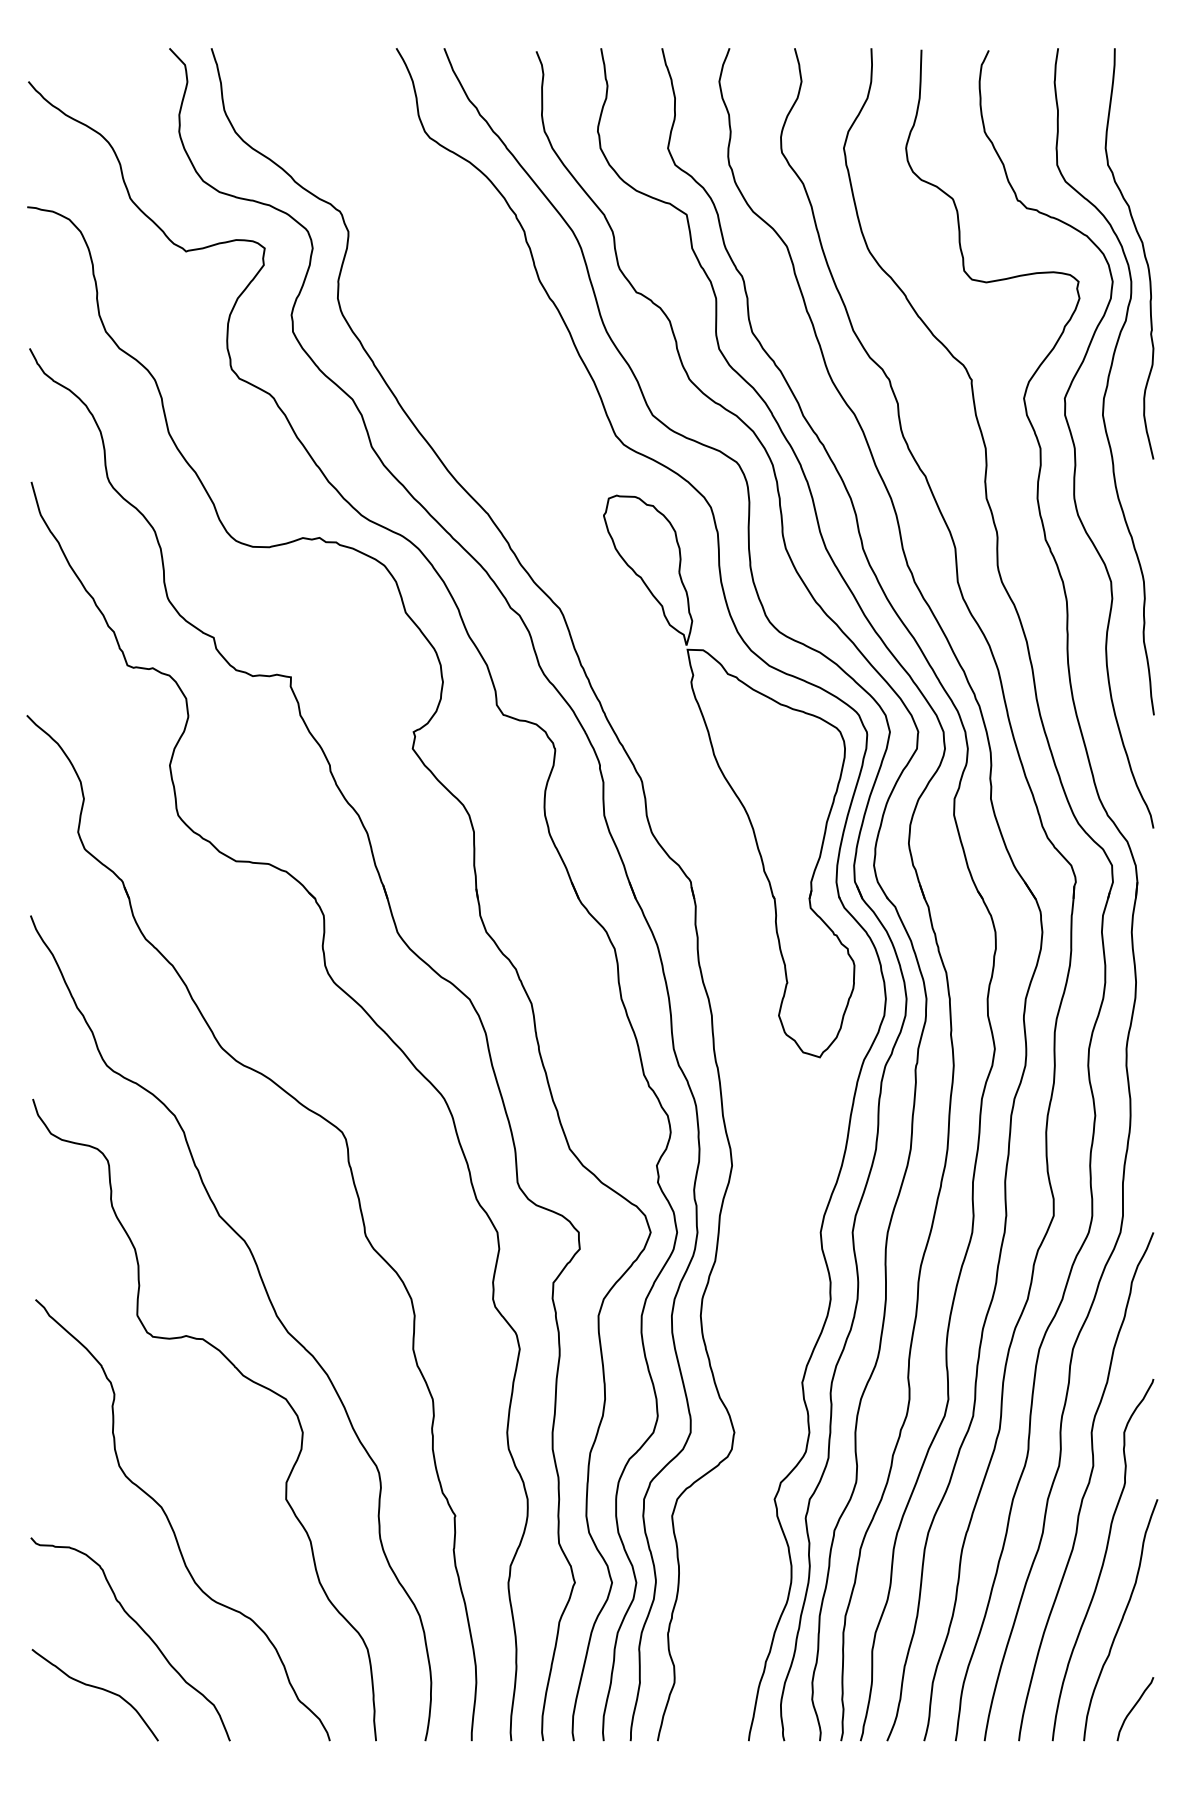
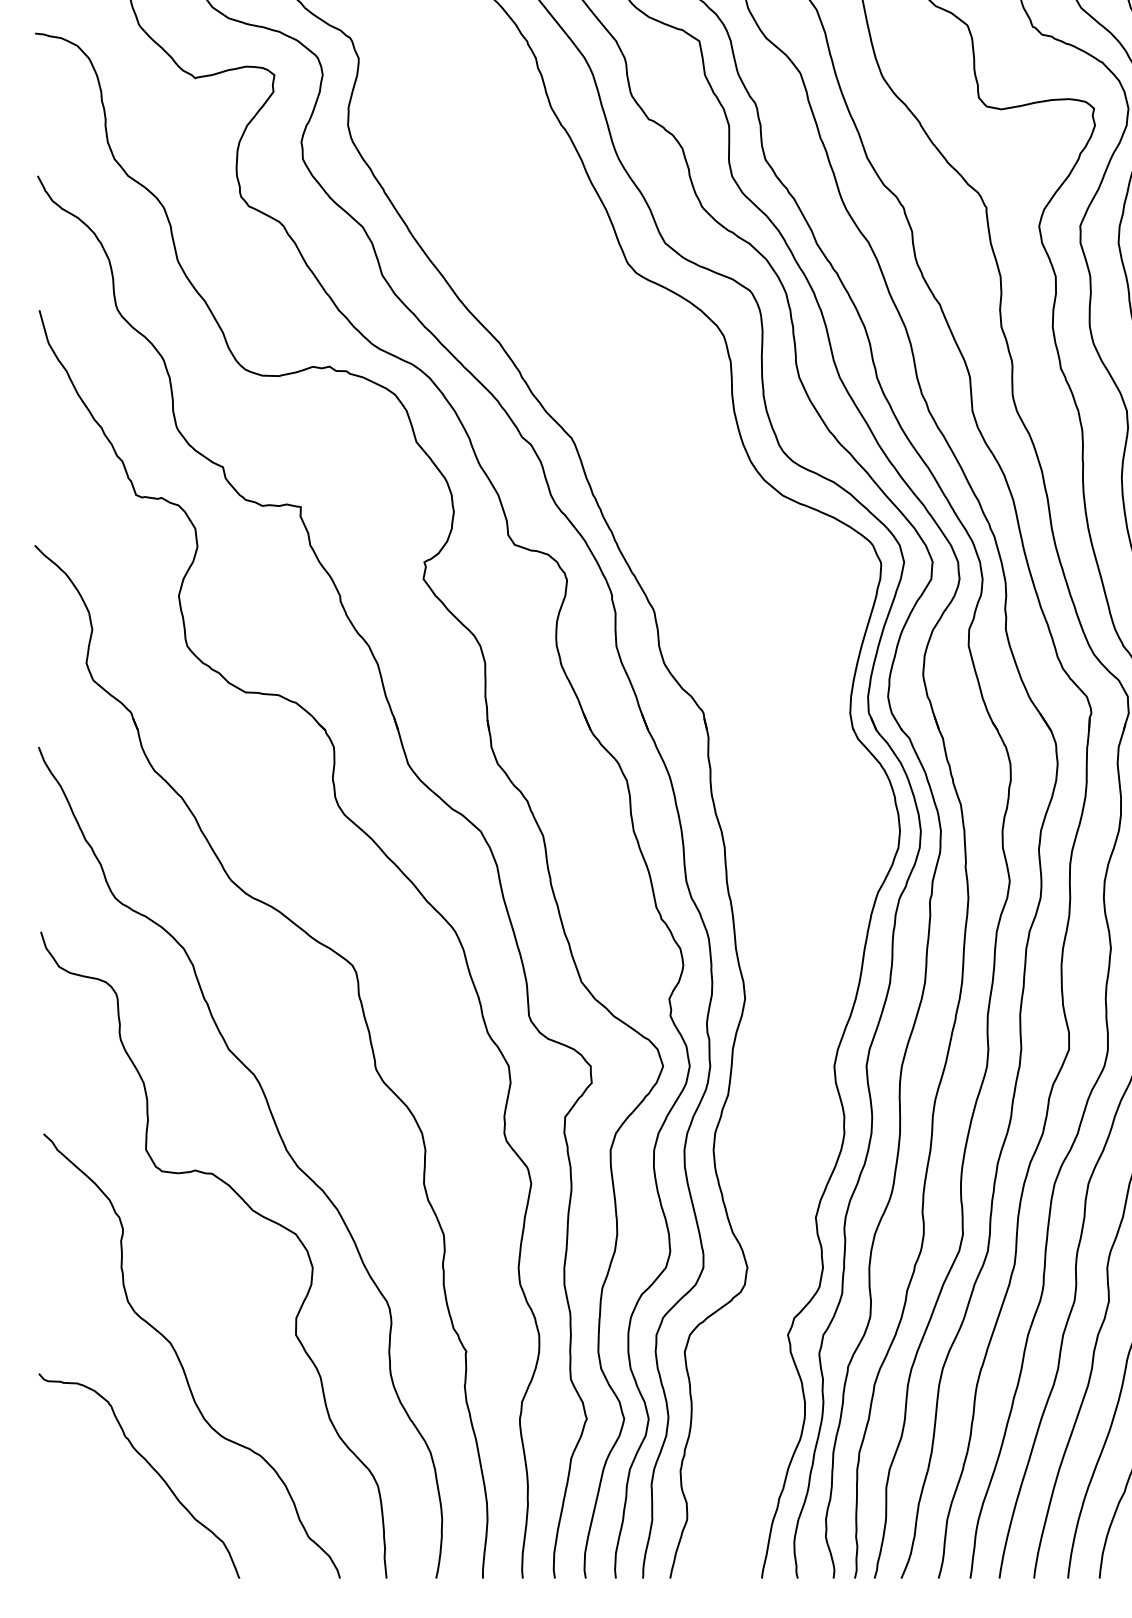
part: (729, 776) -> (742, 606), removed
curve: (96, 1688) -> (104, 1525), removed

